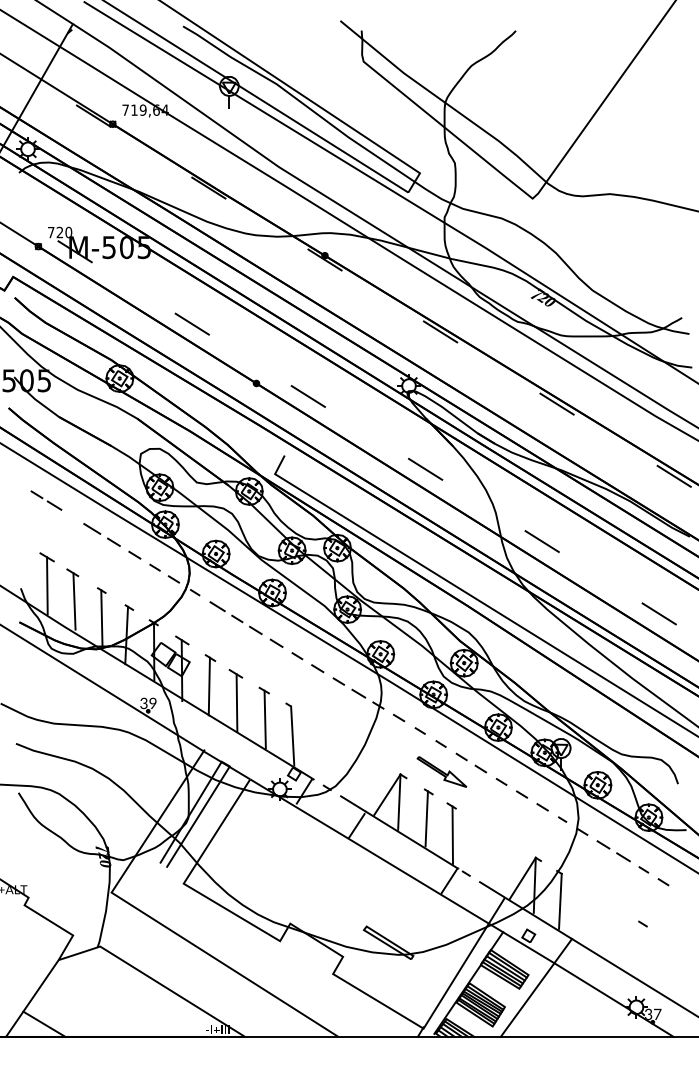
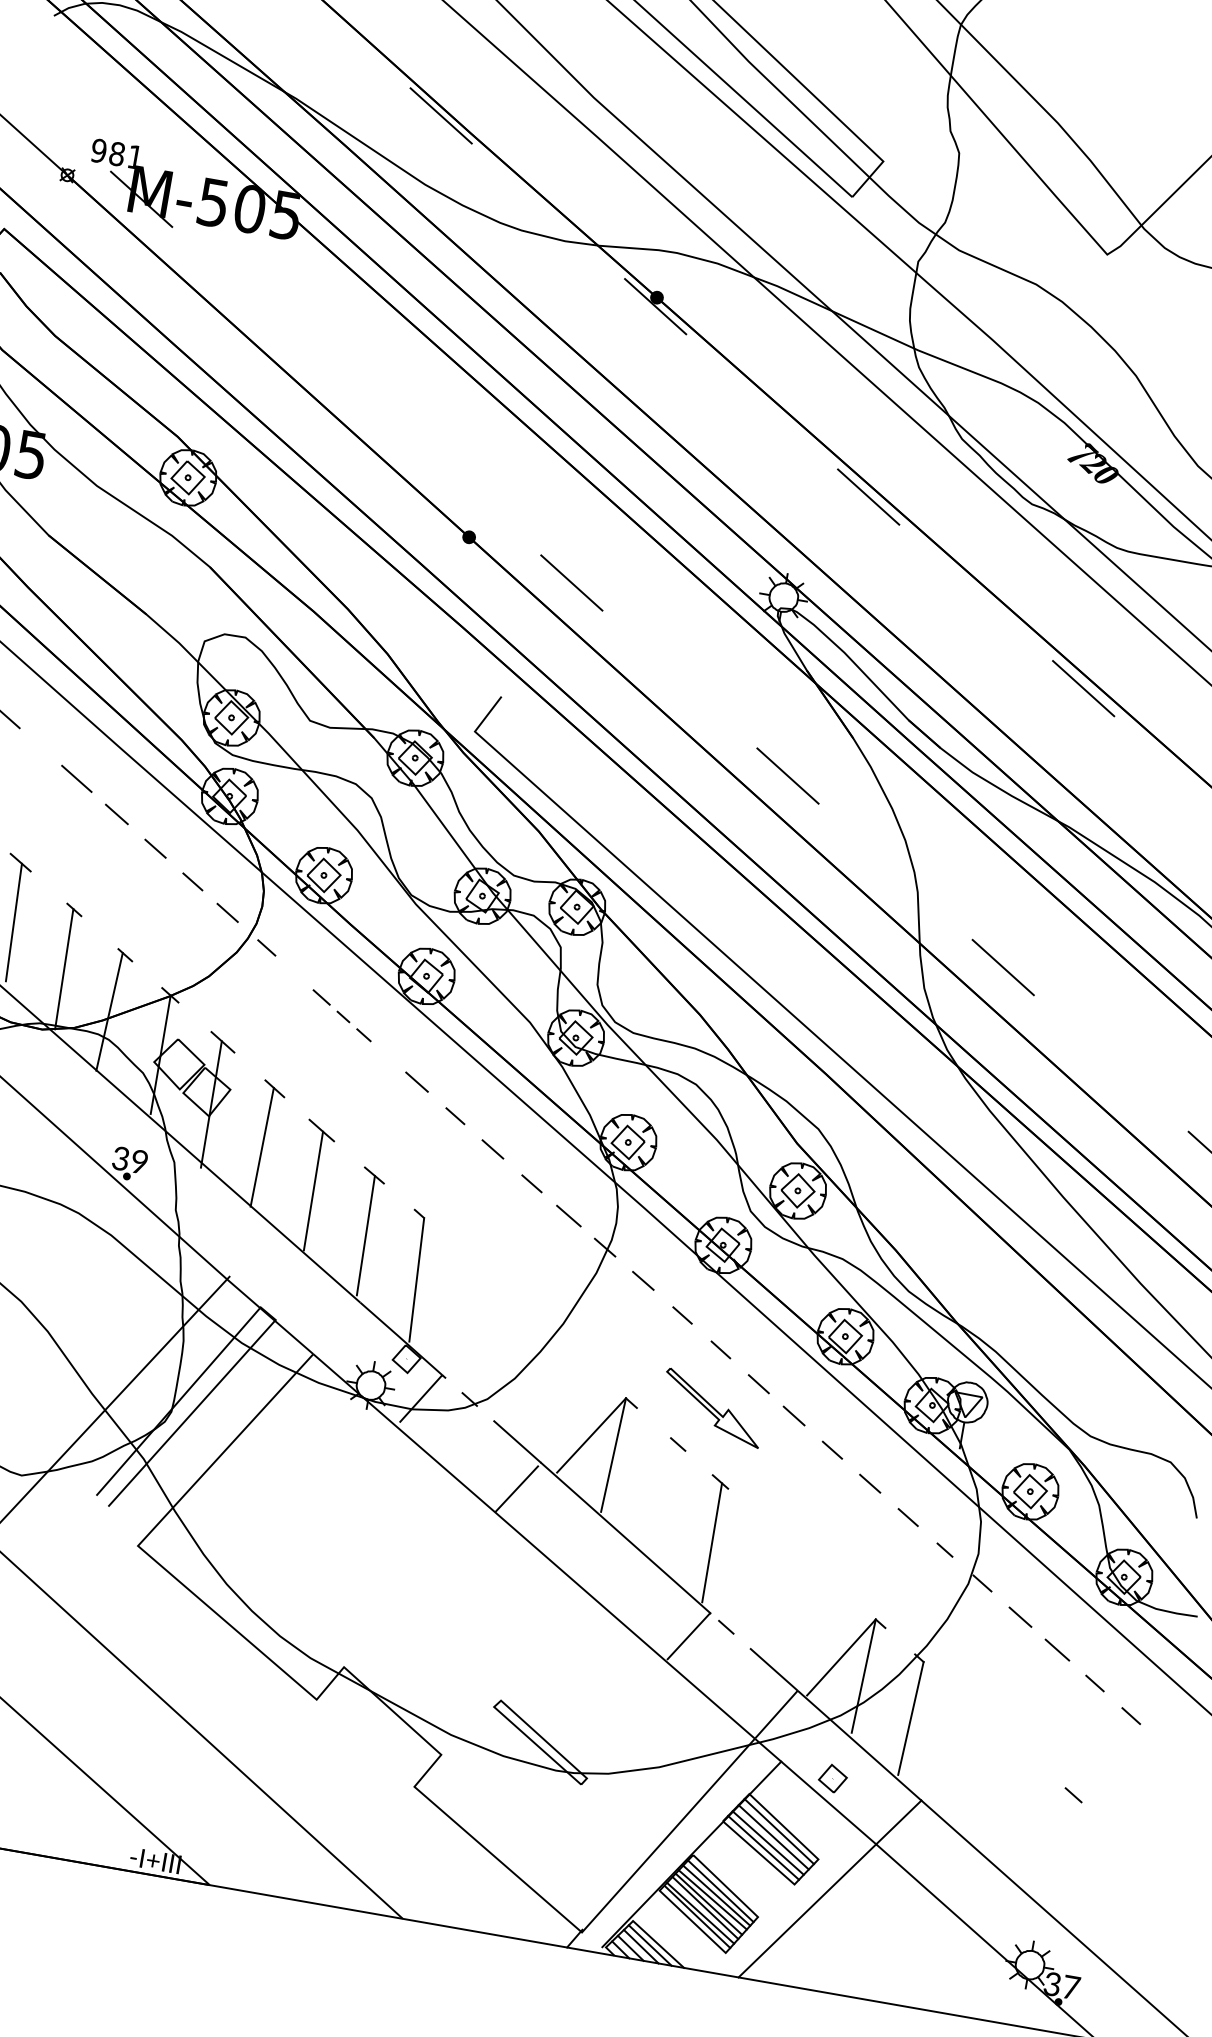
text: (59, 232) -> (116, 153), 720 -> 981
line: (191, 323) -> (356, 389), removed
part: (235, 618) -> (340, 1015), size x0.6
line: (426, 818) -> (663, 1498), removed

